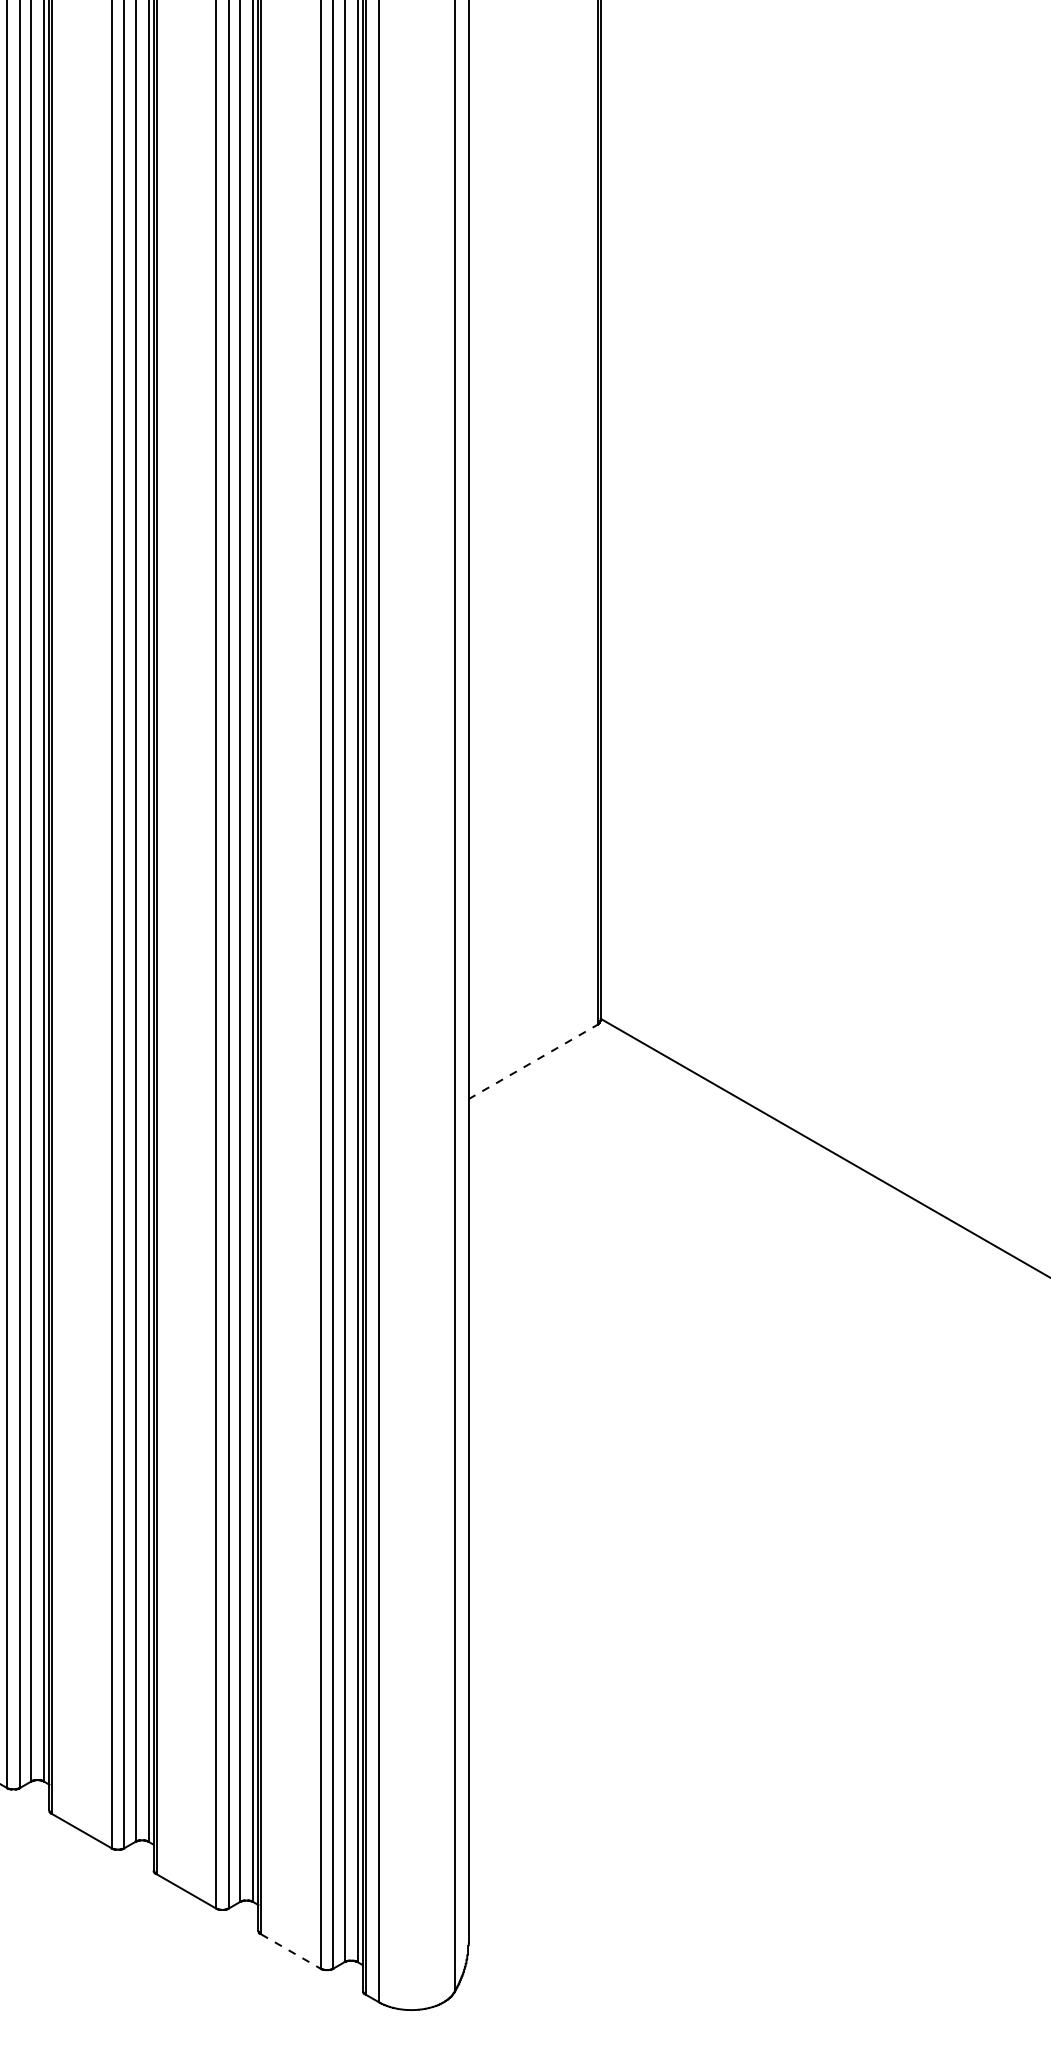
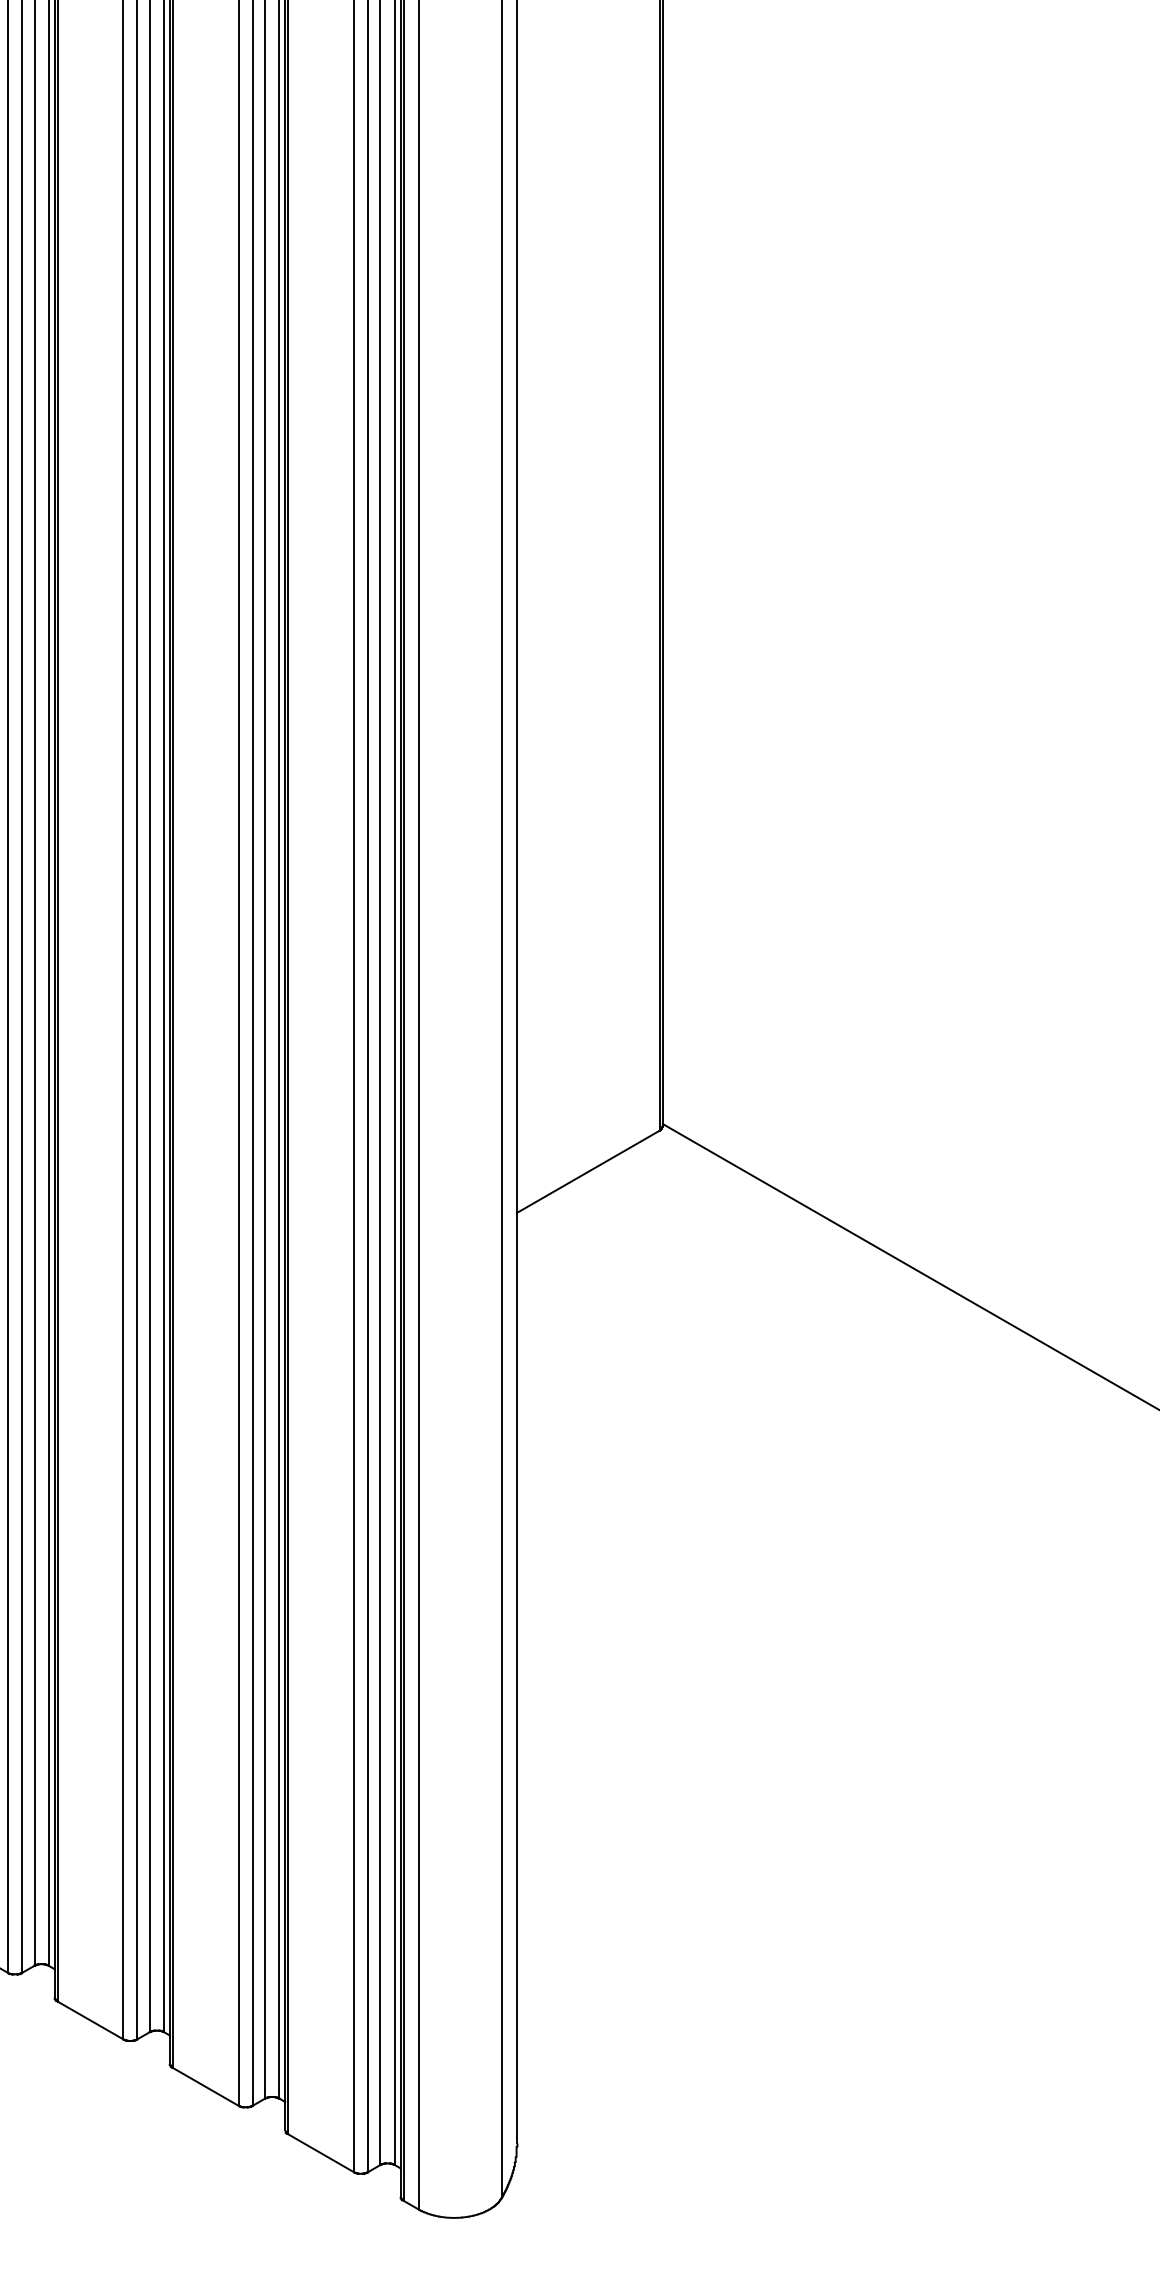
line: (533, 1061) -> (588, 1171), dashed -> solid
line: (291, 1951) -> (321, 2153), dashed -> solid

